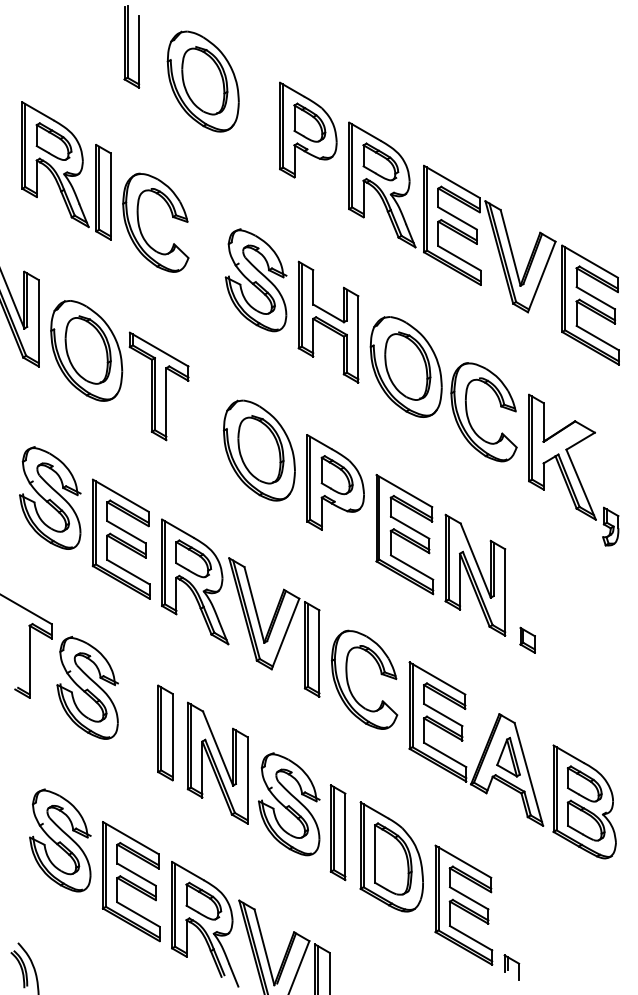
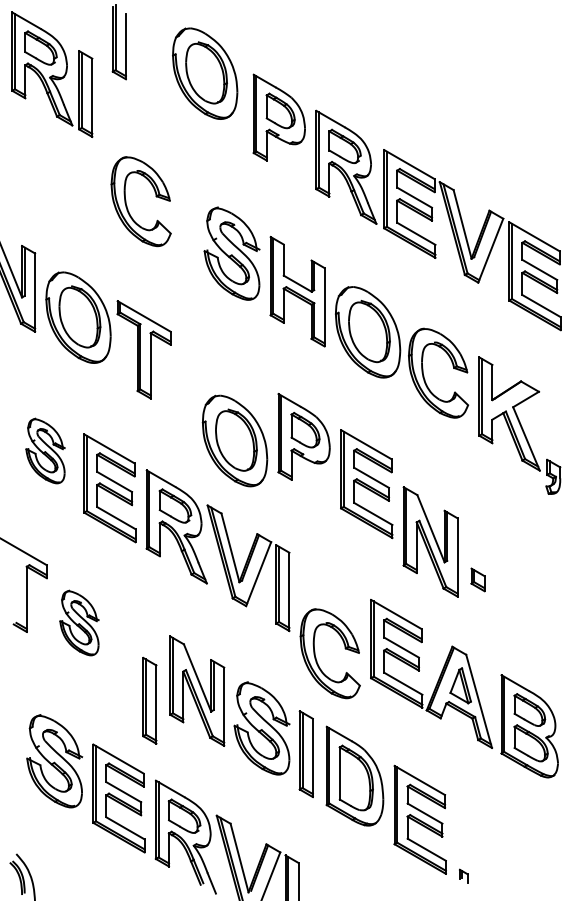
part: (203, 81) -> (205, 73), moved
part: (66, 170) -> (52, 74), moved
part: (258, 450) -> (234, 440), moved
part: (50, 497) -> (45, 450), size x0.7
part: (475, 574) -> (430, 541), moved
part: (349, 684) -> (316, 657), moved
part: (87, 687) -> (79, 622), size x0.7
part: (165, 732) -> (149, 700), moved
part: (511, 967) -> (463, 876), size x0.6

